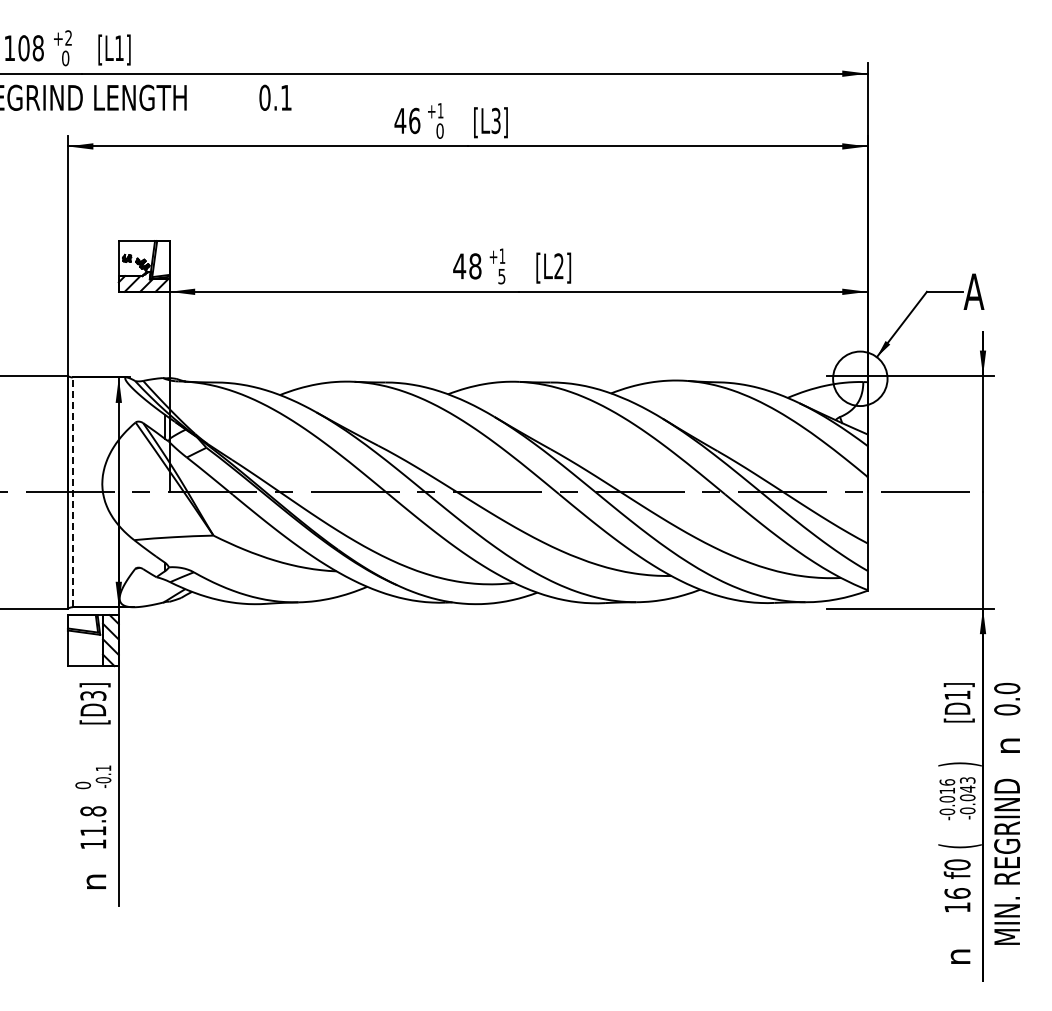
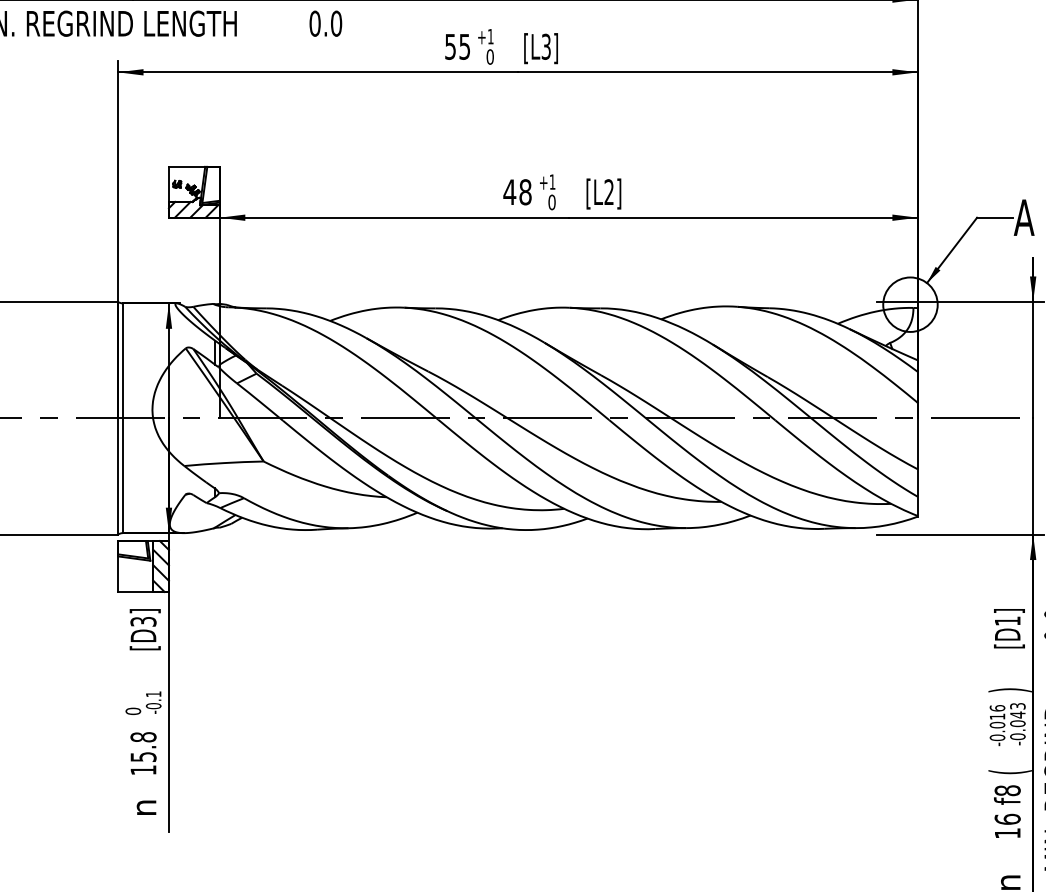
text: (285, 97) -> (335, 23), 0.1 -> 0.0
text: (407, 120) -> (457, 46), 46 -> 55
text: (501, 276) -> (551, 202), 5 -> 0
line: (72, 492) -> (122, 418), dashed -> solid
text: (93, 831) -> (143, 757), 11.8 -> 15.8
text: (957, 864) -> (1007, 790), f0 -> f8

